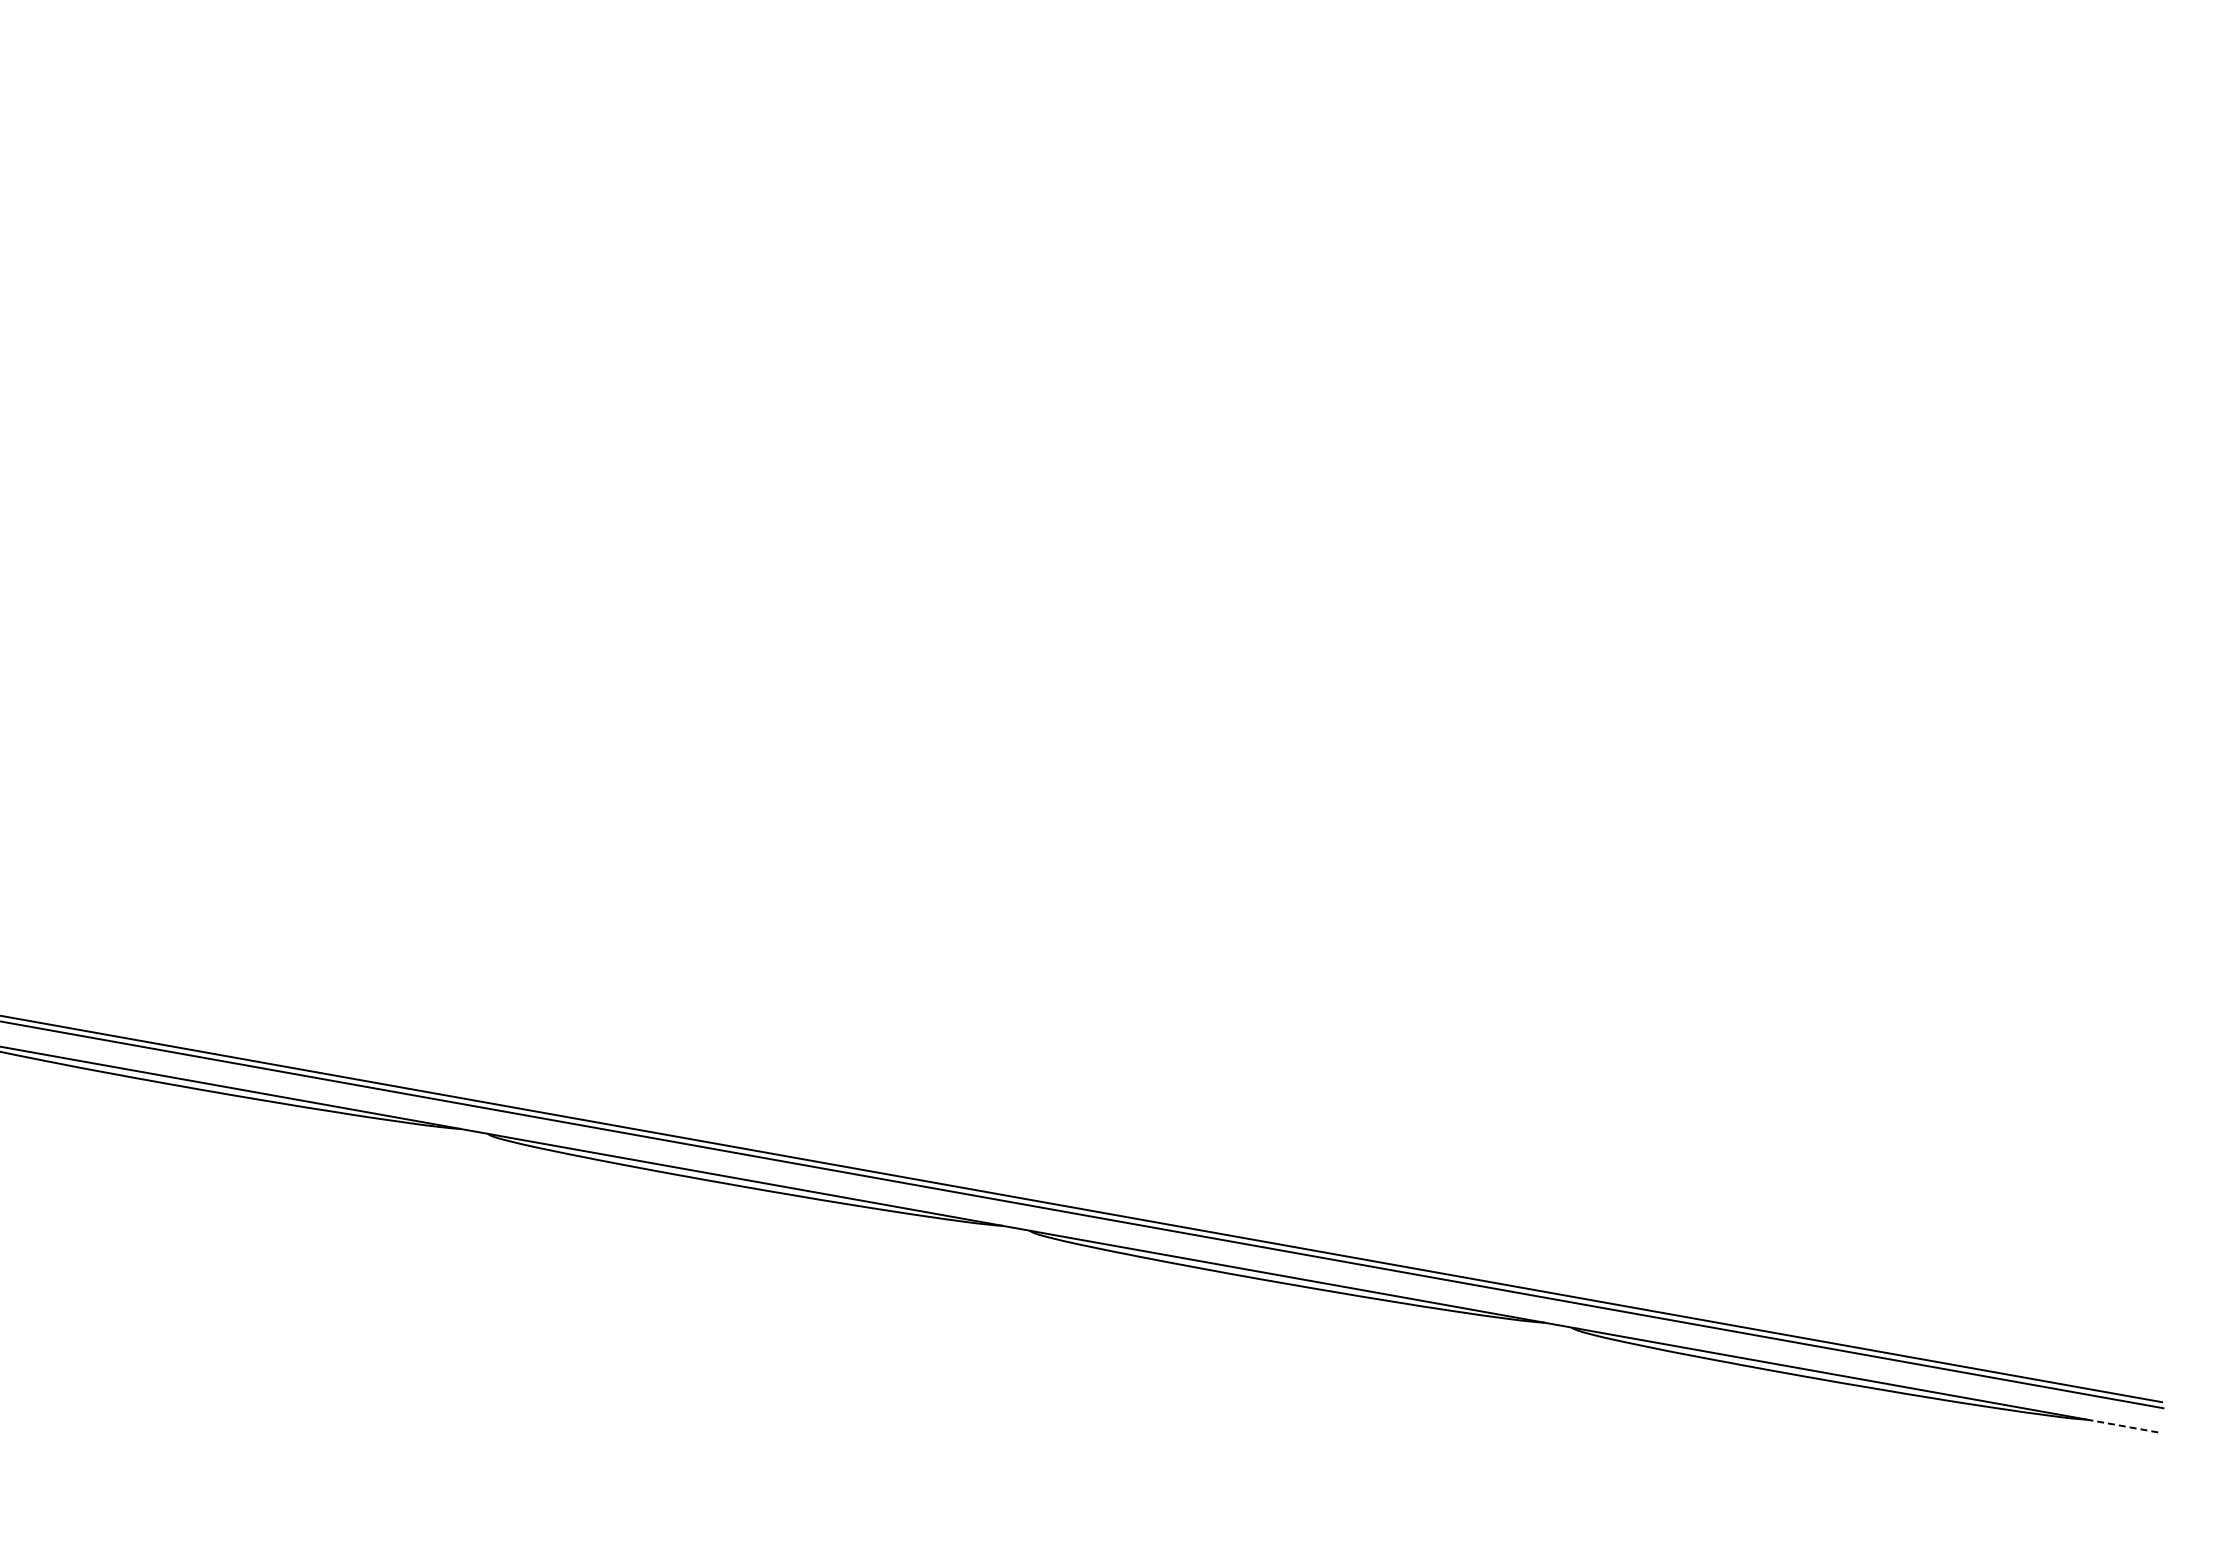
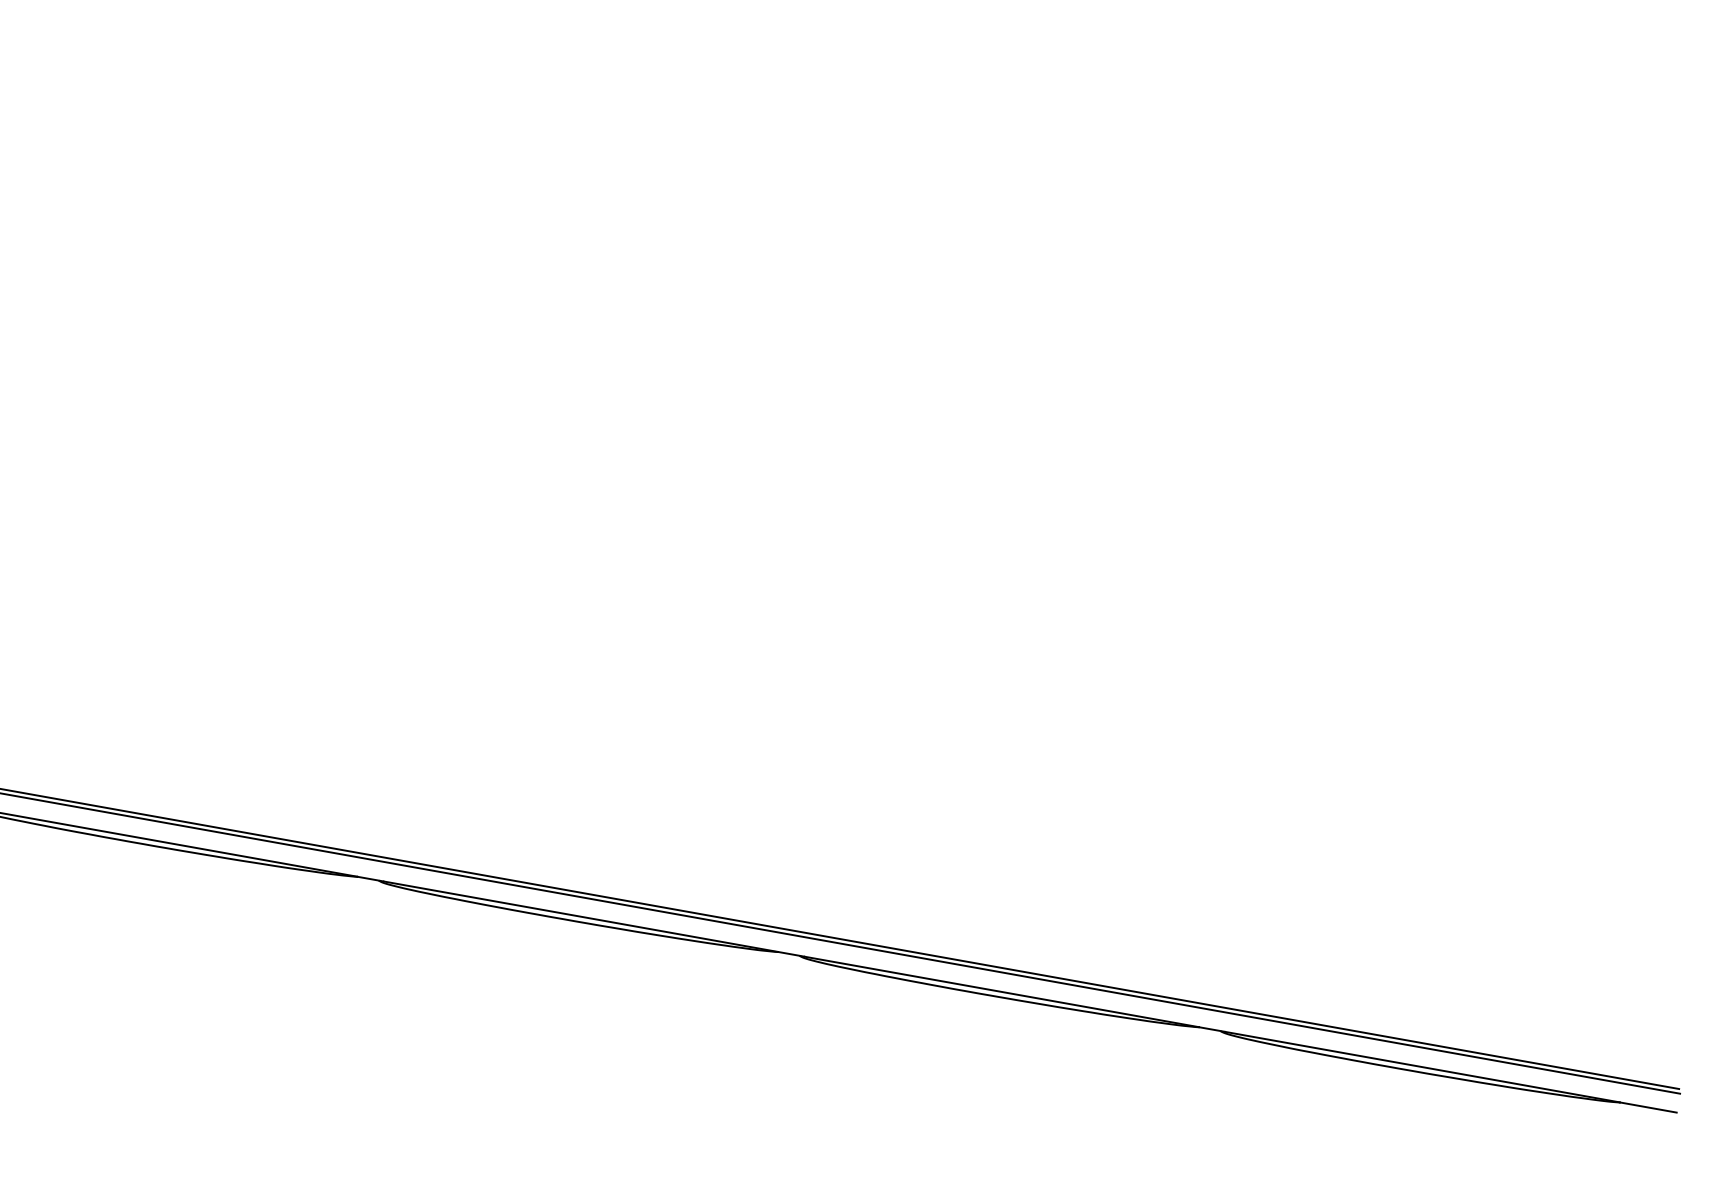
line: (2122, 1426) -> (1648, 1107), dashed -> solid

